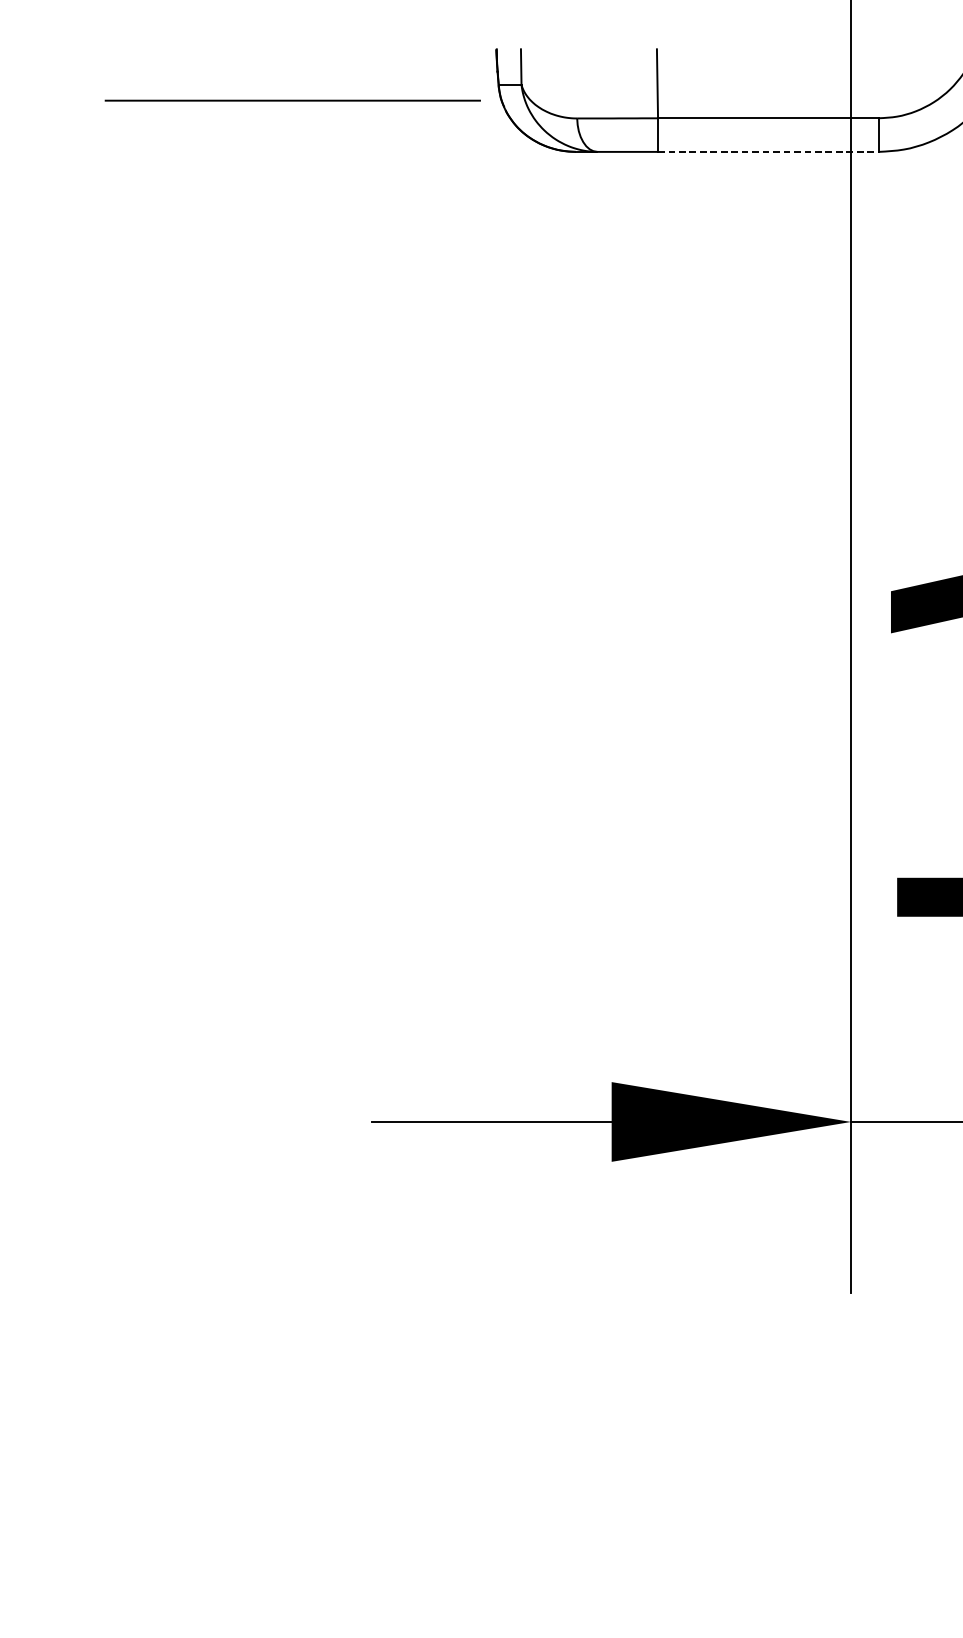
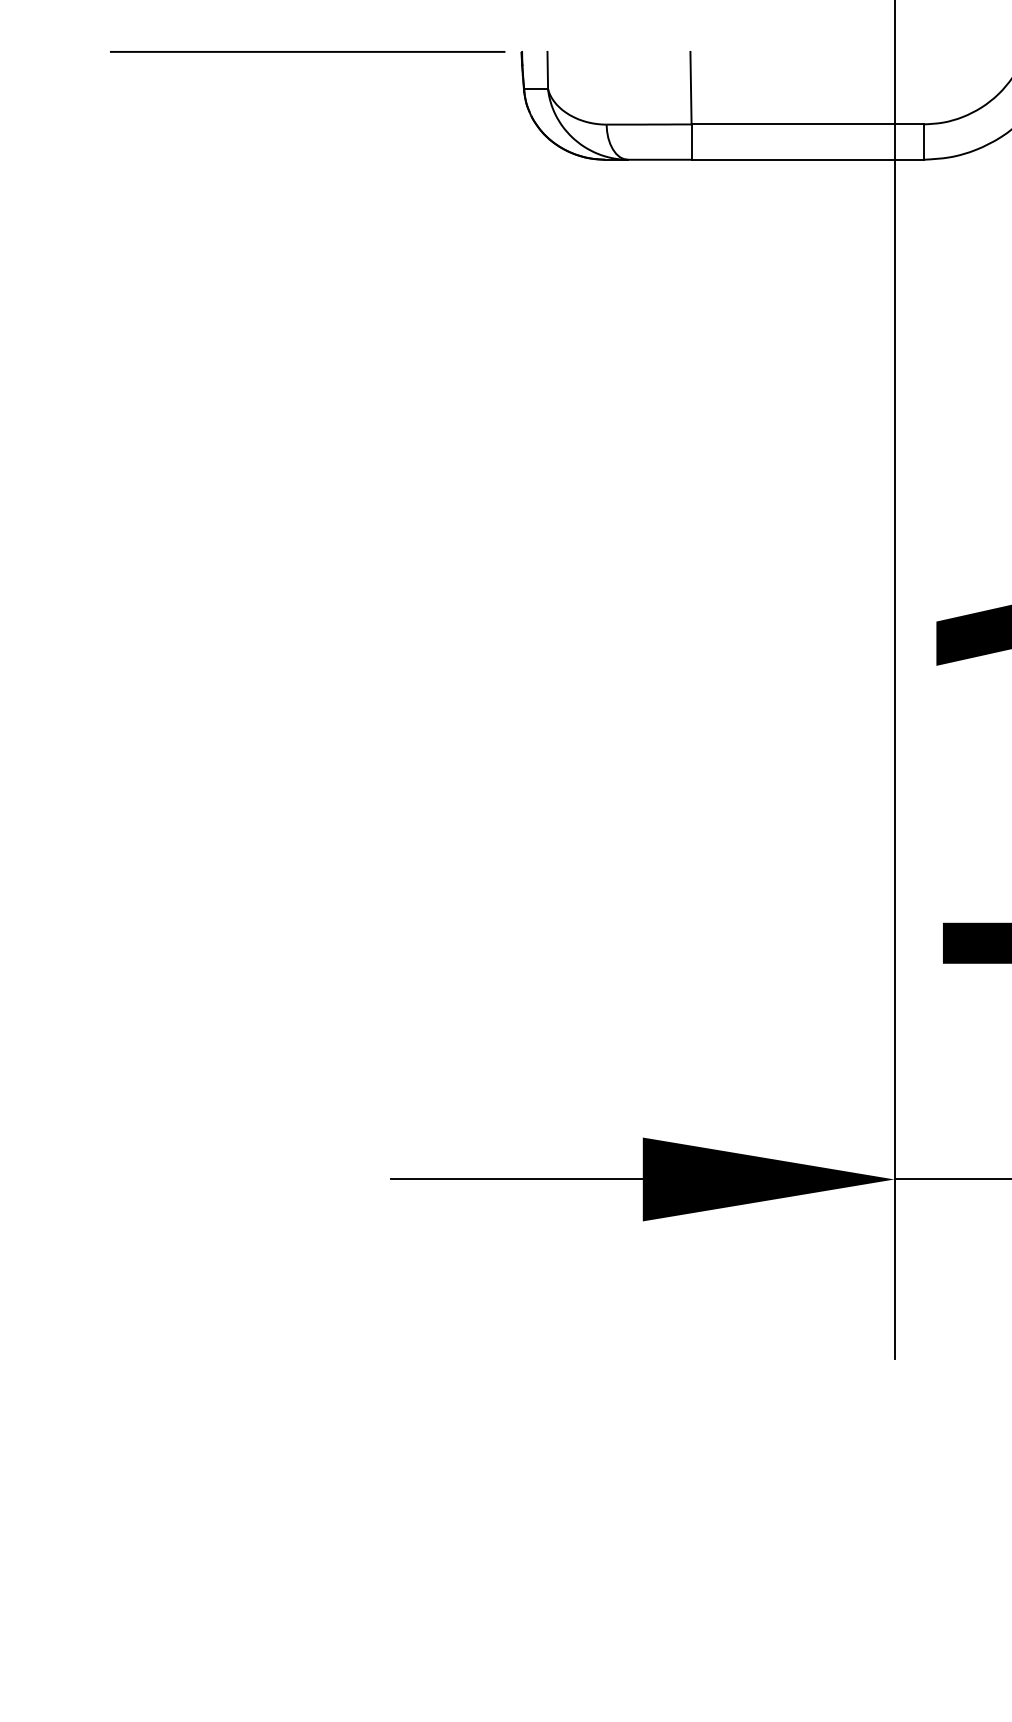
line: (292, 100) -> (307, 51), moved
line: (769, 151) -> (808, 159), dashed -> solid

